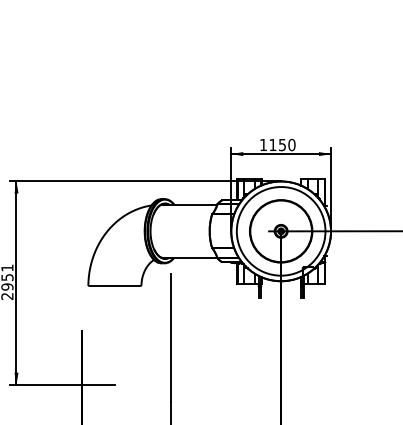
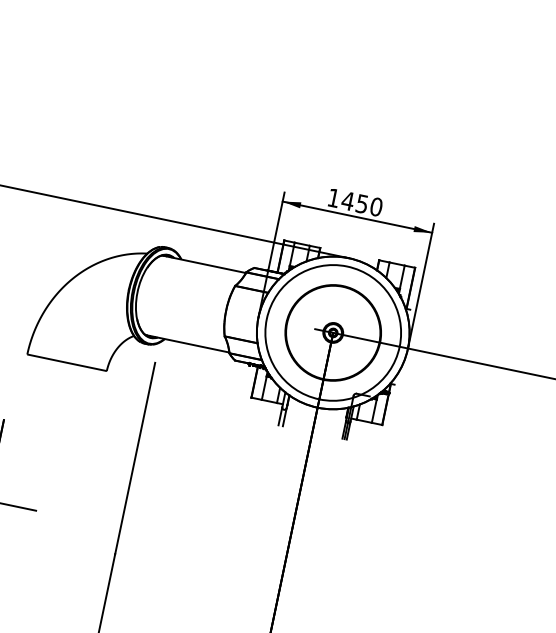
text: (272, 144) -> (347, 200), 1150 -> 1450

